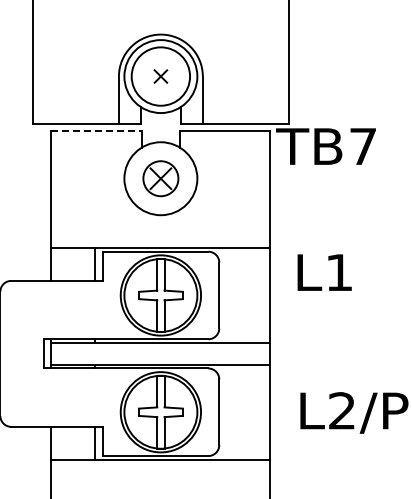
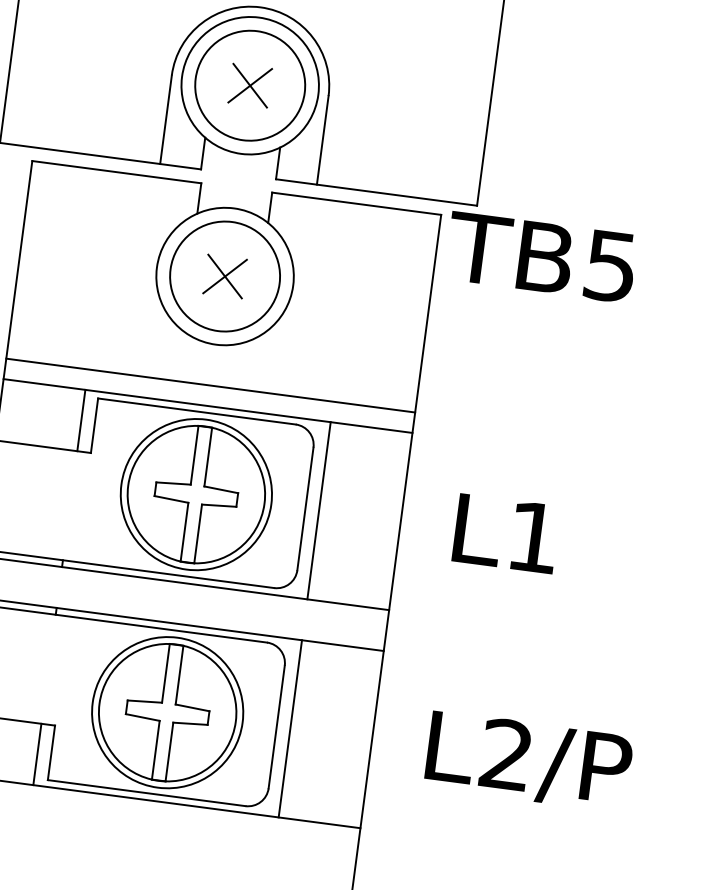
part: (160, 76) -> (249, 85), size x1.67
line: (97, 131) -> (118, 172), dashed -> solid
text: (362, 146) -> (609, 265), TB7 -> TB5
circle: (160, 178) -> (224, 276), size x1.67
line: (160, 237) -> (209, 386), added
text: (324, 272) -> (505, 533), moved
line: (226, 295) -> (318, 510), added
line: (226, 411) -> (290, 727), added

